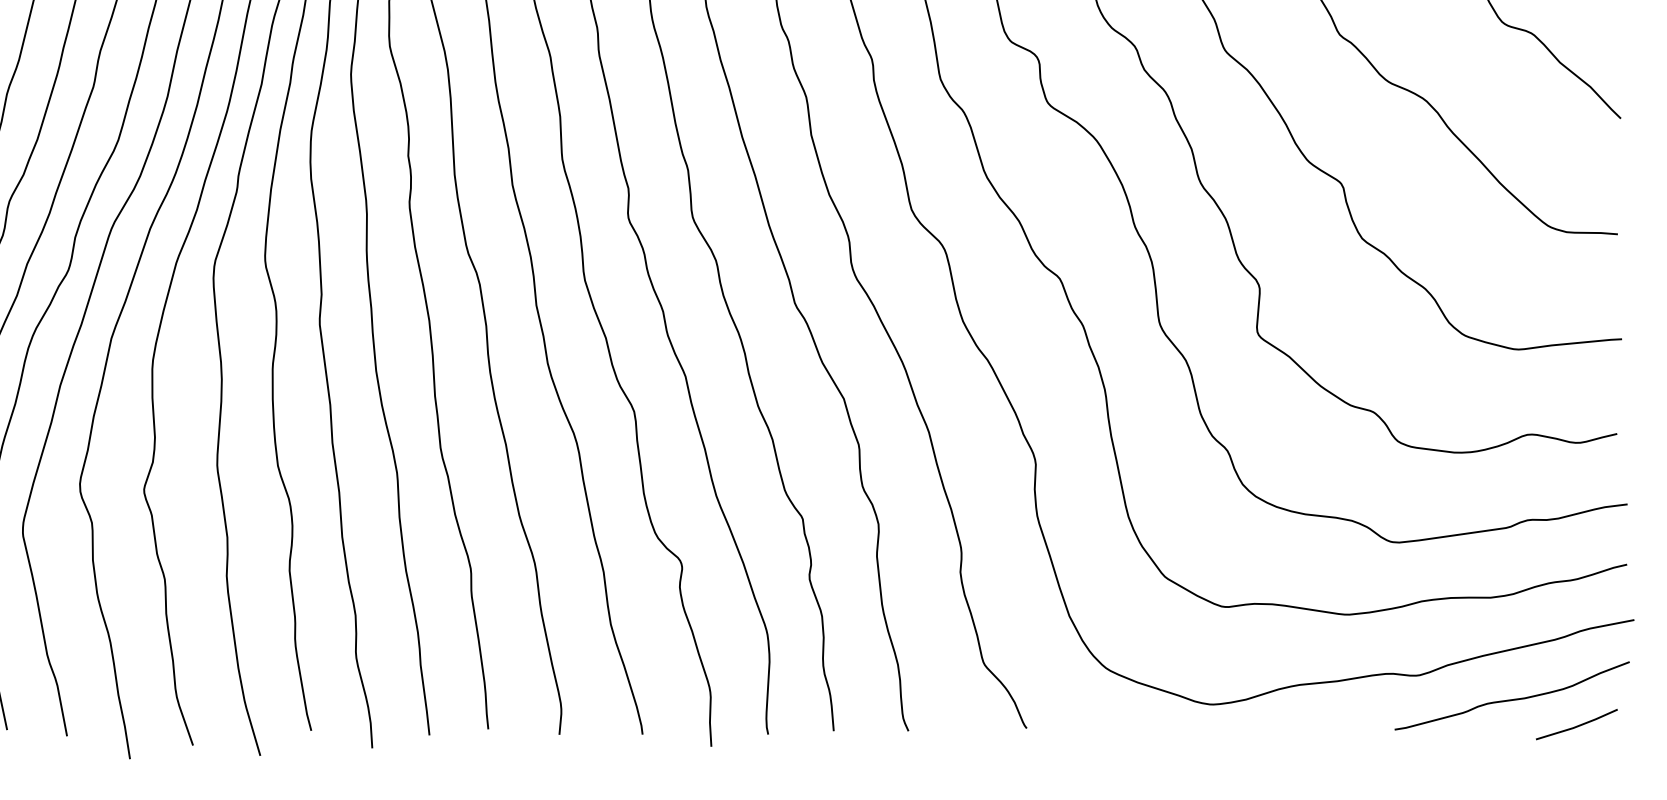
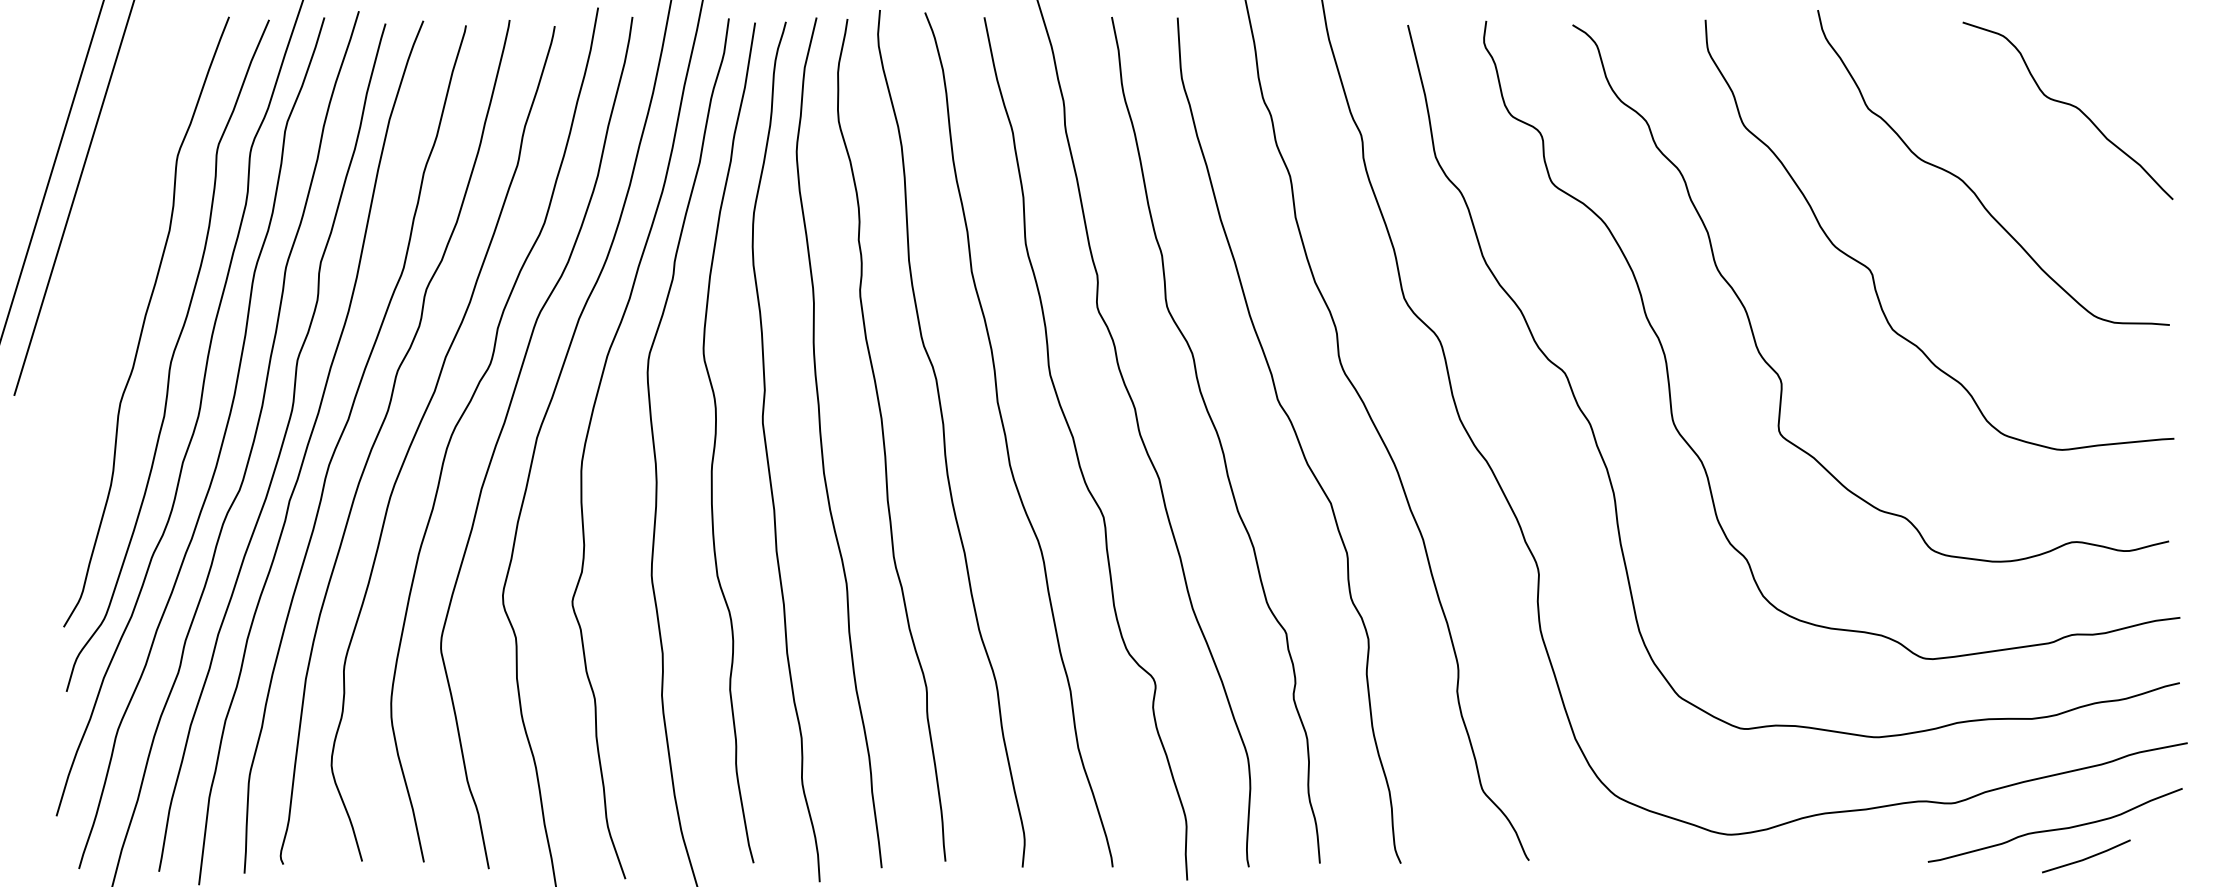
line: (1576, 725) -> (2086, 857), moved

